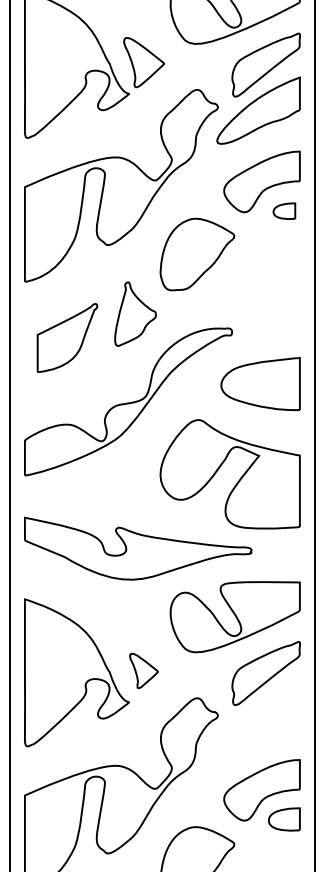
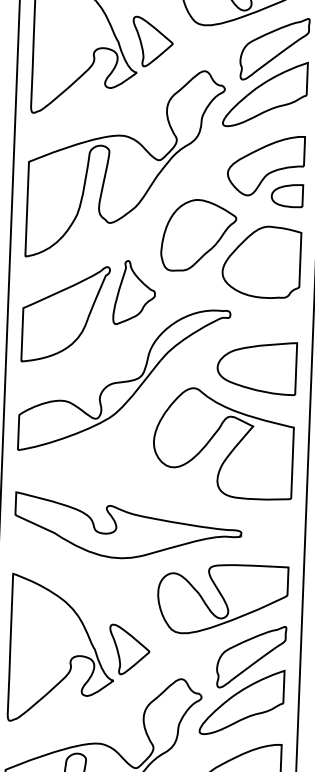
part: (284, 211) -> (287, 196), size x1.43
part: (260, 277) -> (260, 261), added
part: (67, 337) -> (65, 313), size x1.43
part: (237, 481) -> (230, 451), moved
part: (143, 670) -> (128, 649), size x1.43
part: (258, 718) -> (241, 701), added

